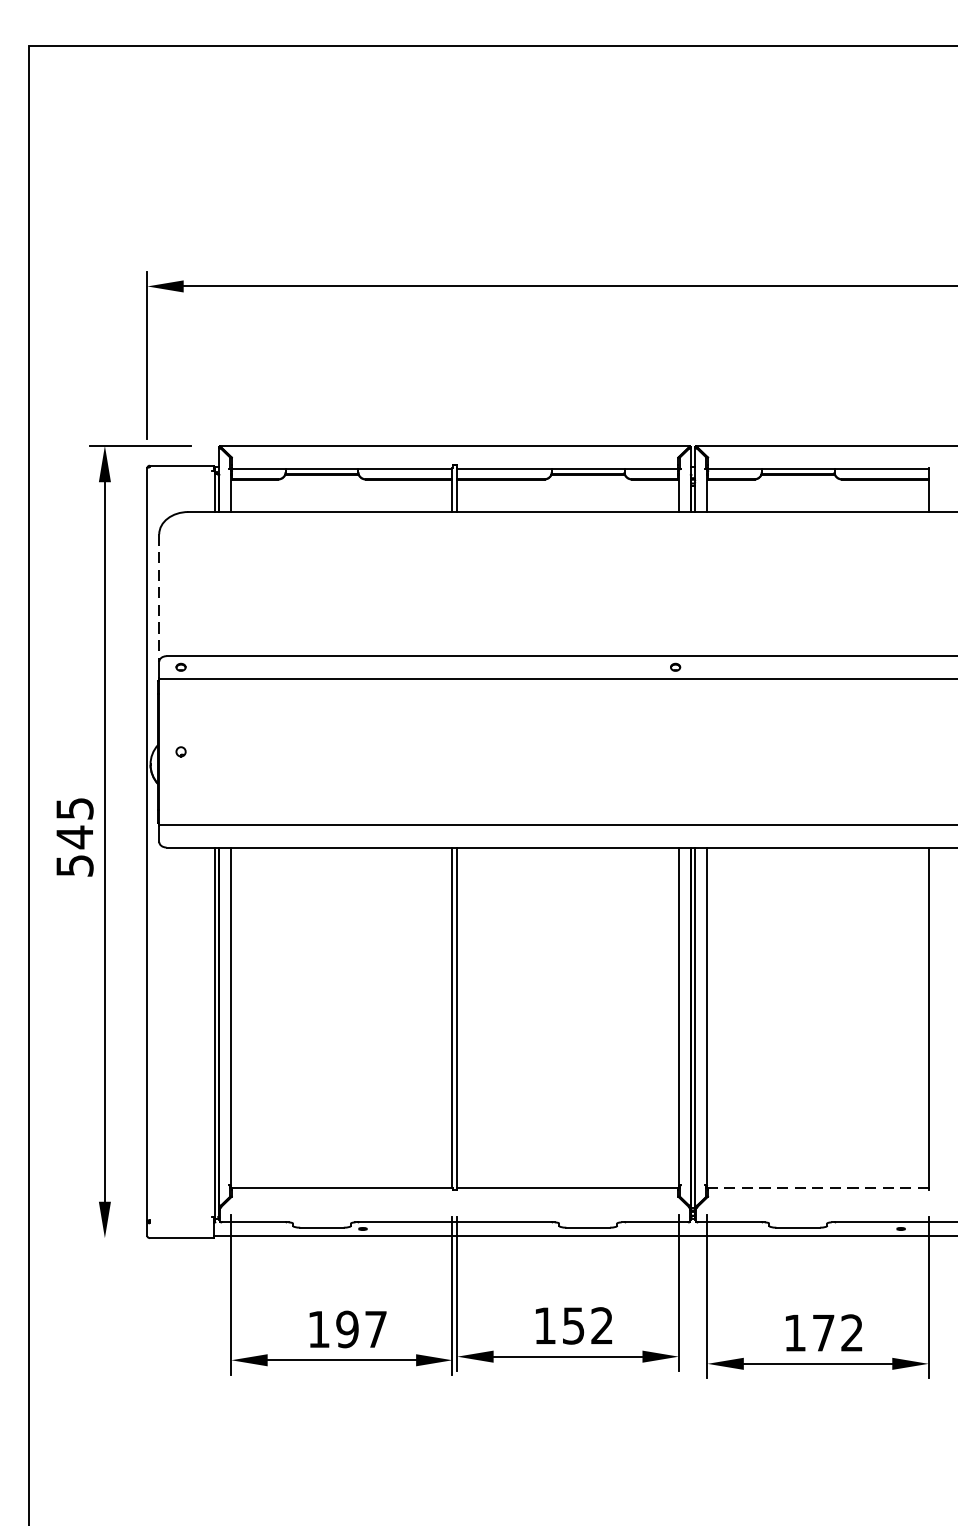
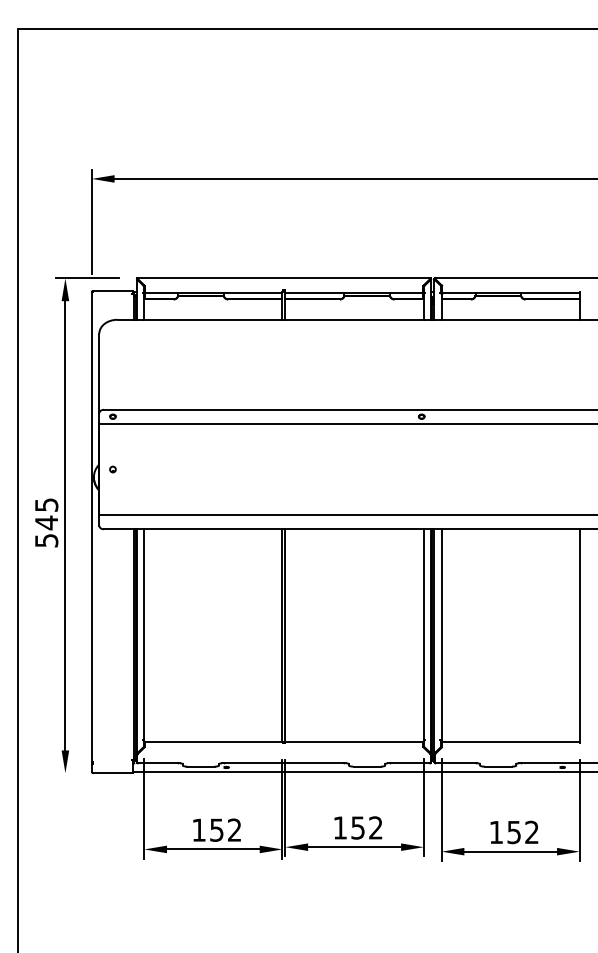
line: (159, 598) -> (99, 373), dashed -> solid
line: (817, 1187) -> (510, 741), dashed -> solid
text: (361, 1328) -> (225, 829), 197 -> 152
text: (822, 1333) -> (513, 832), 172 -> 152

